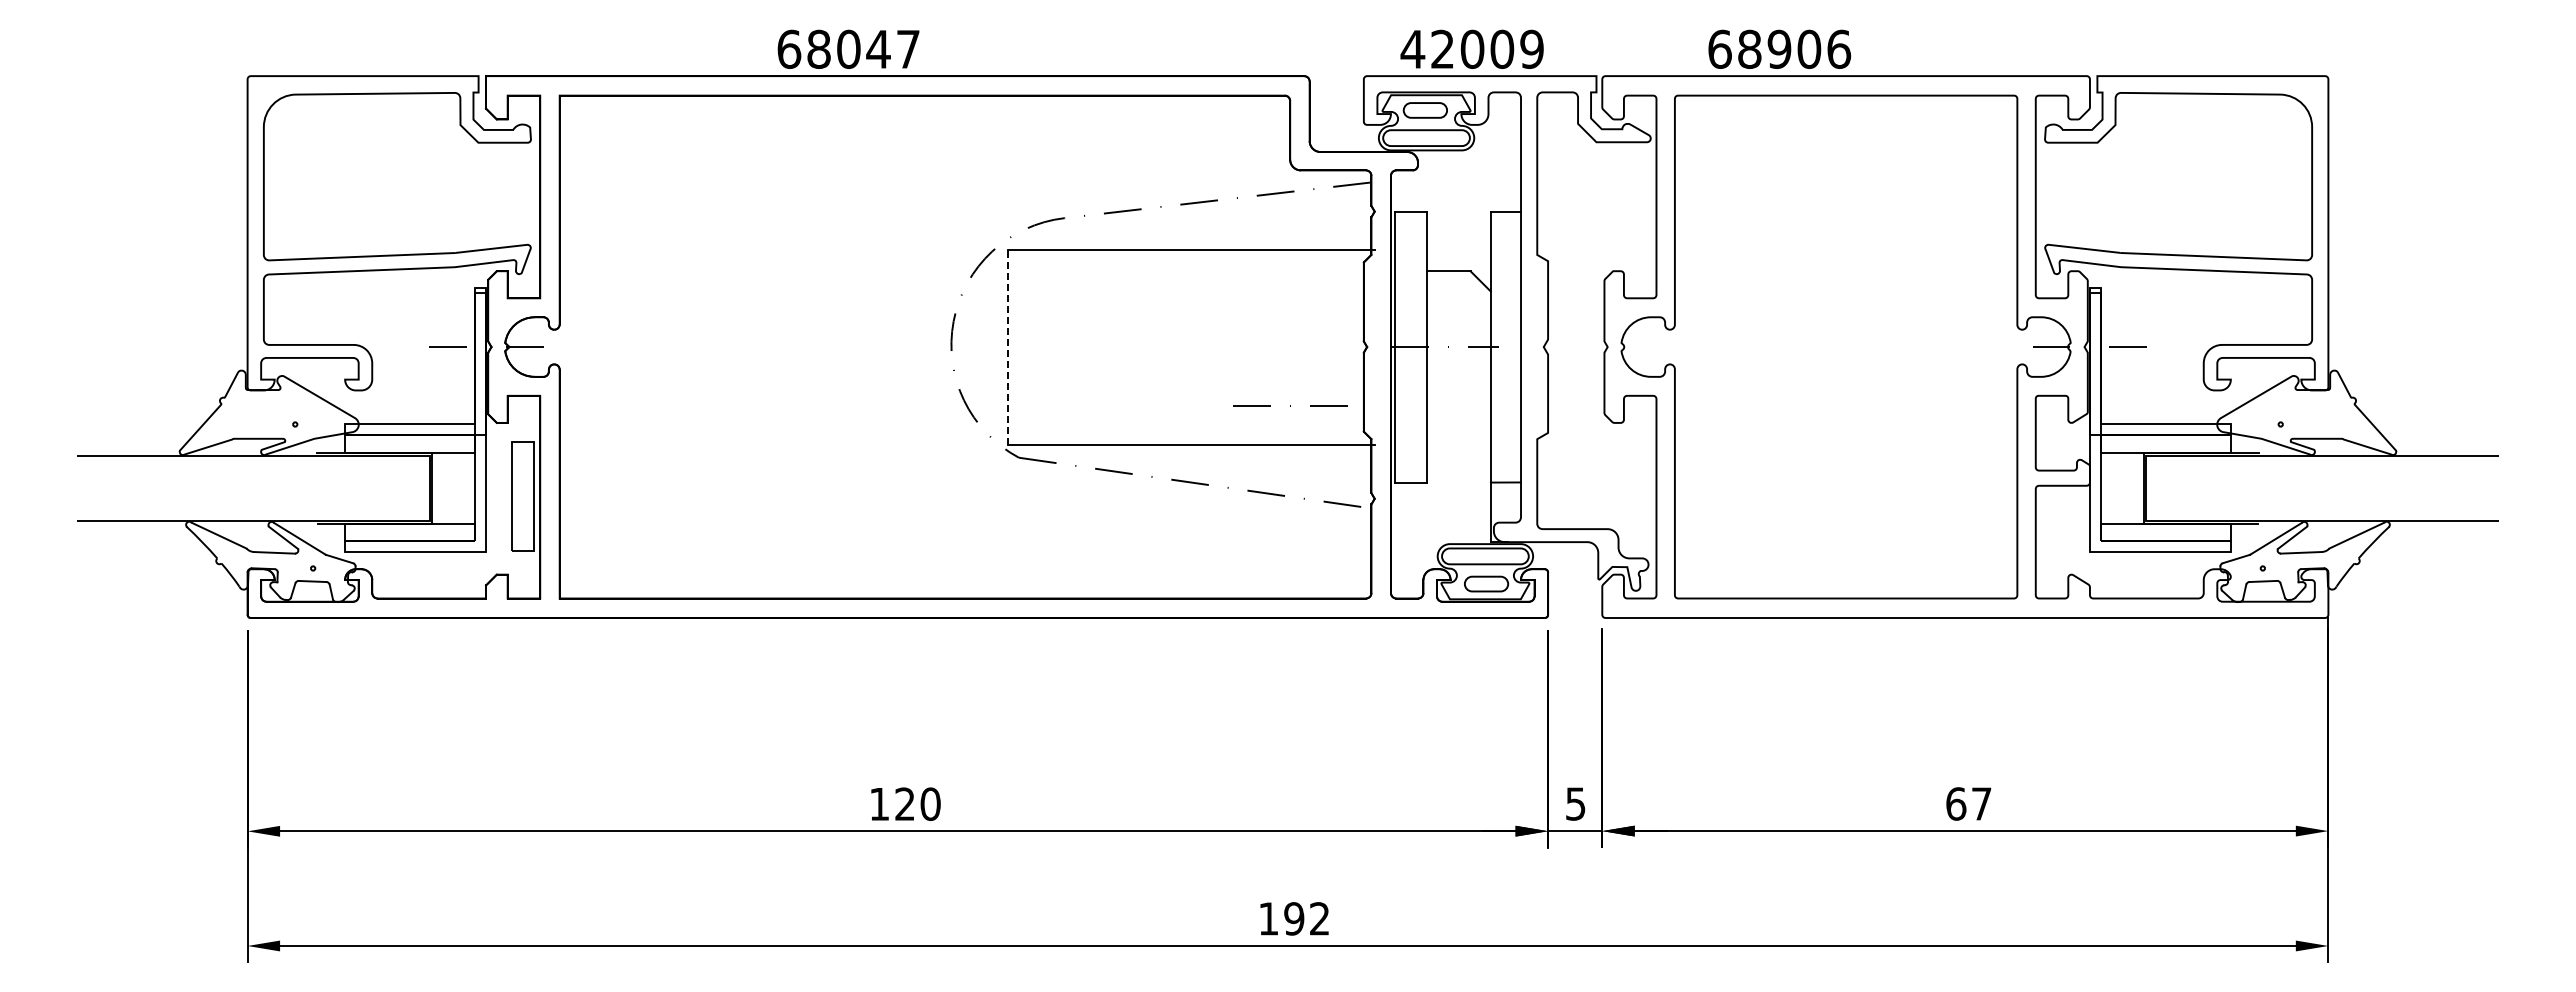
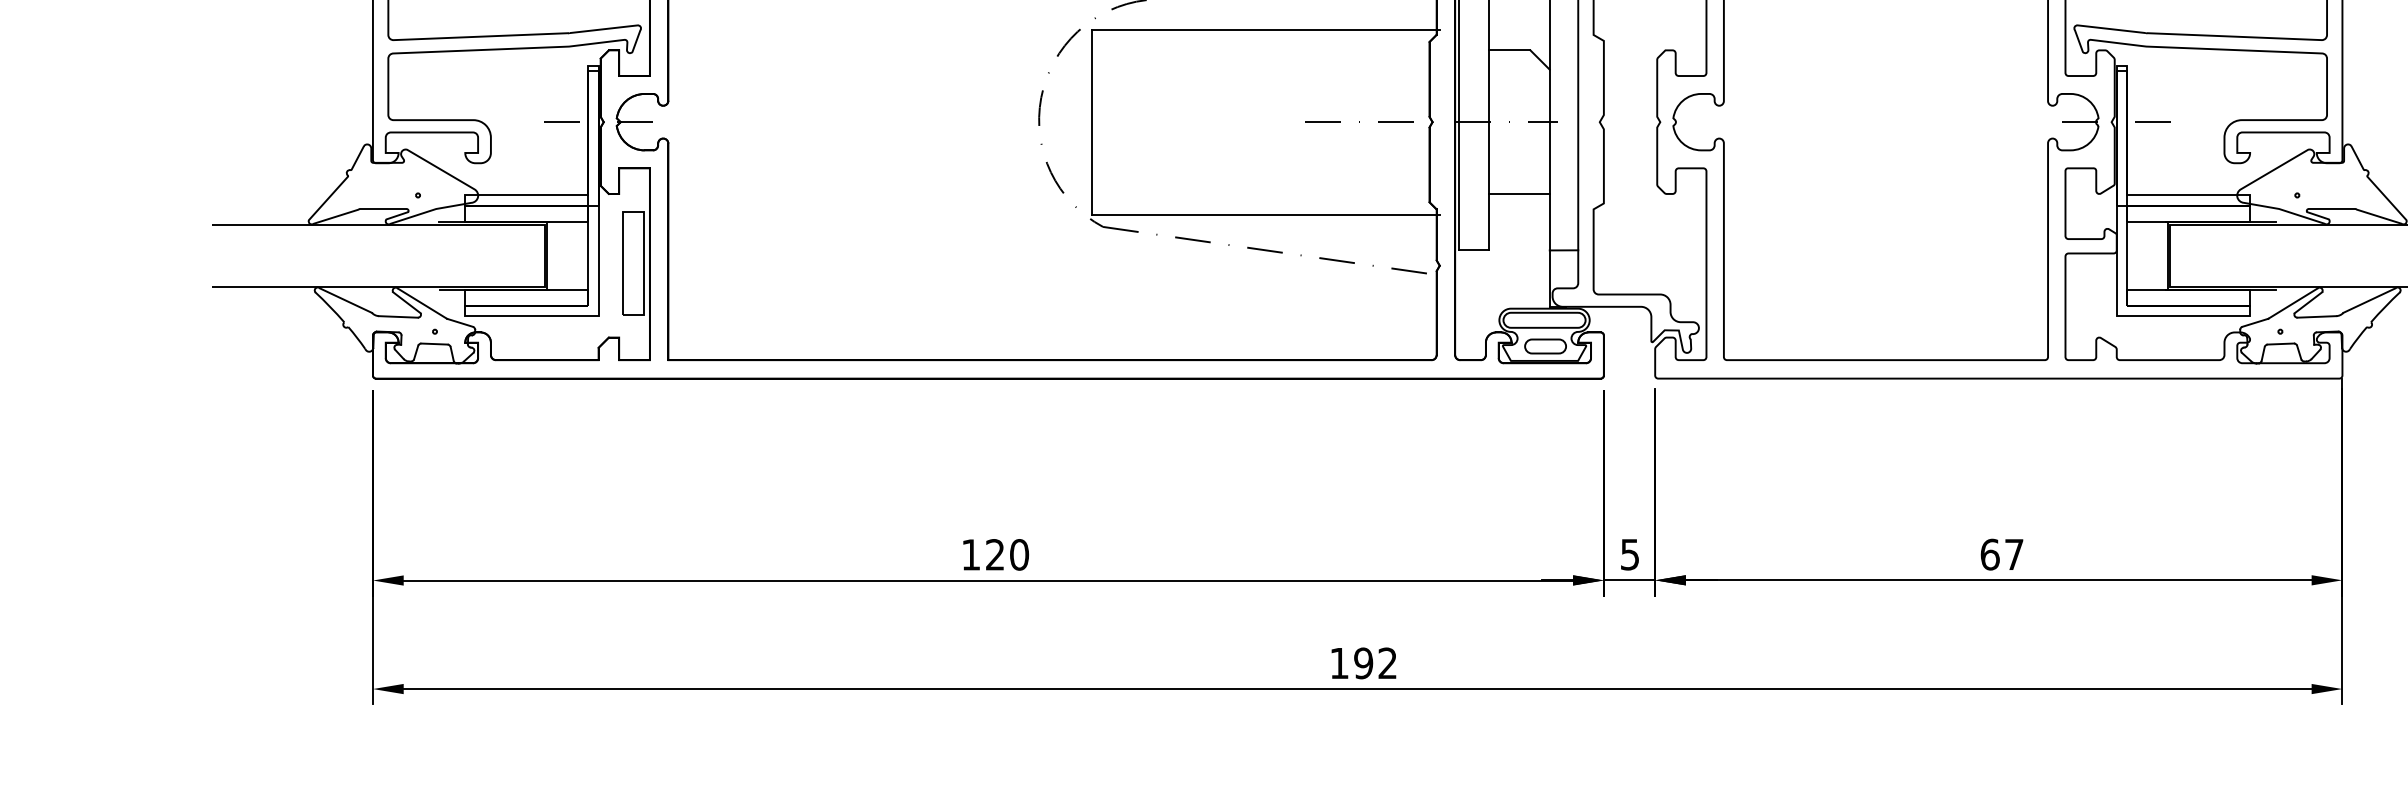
line: (1007, 347) -> (1092, 122), dashed -> solid
line: (1290, 405) -> (1360, 121), moved
line: (1458, 422) -> (1519, 193), added

